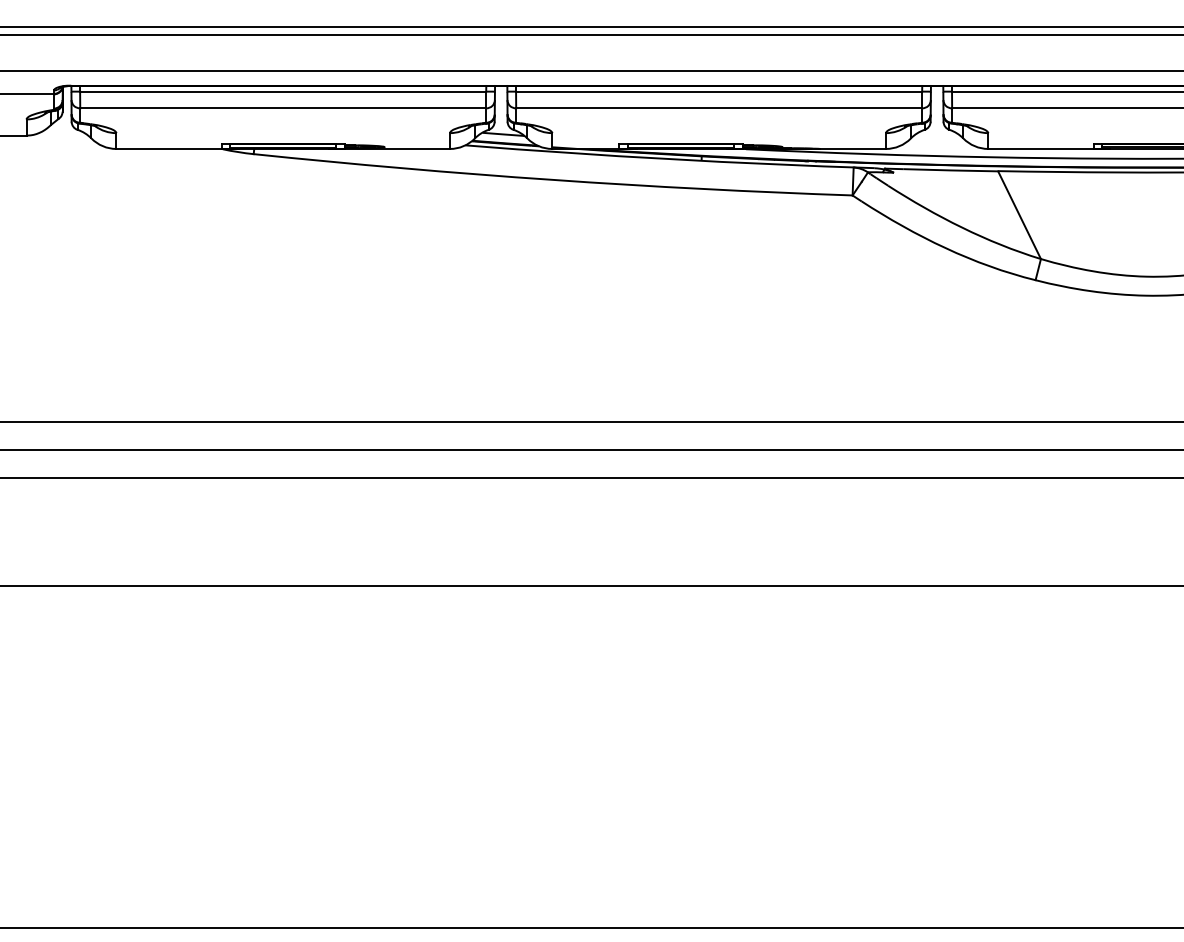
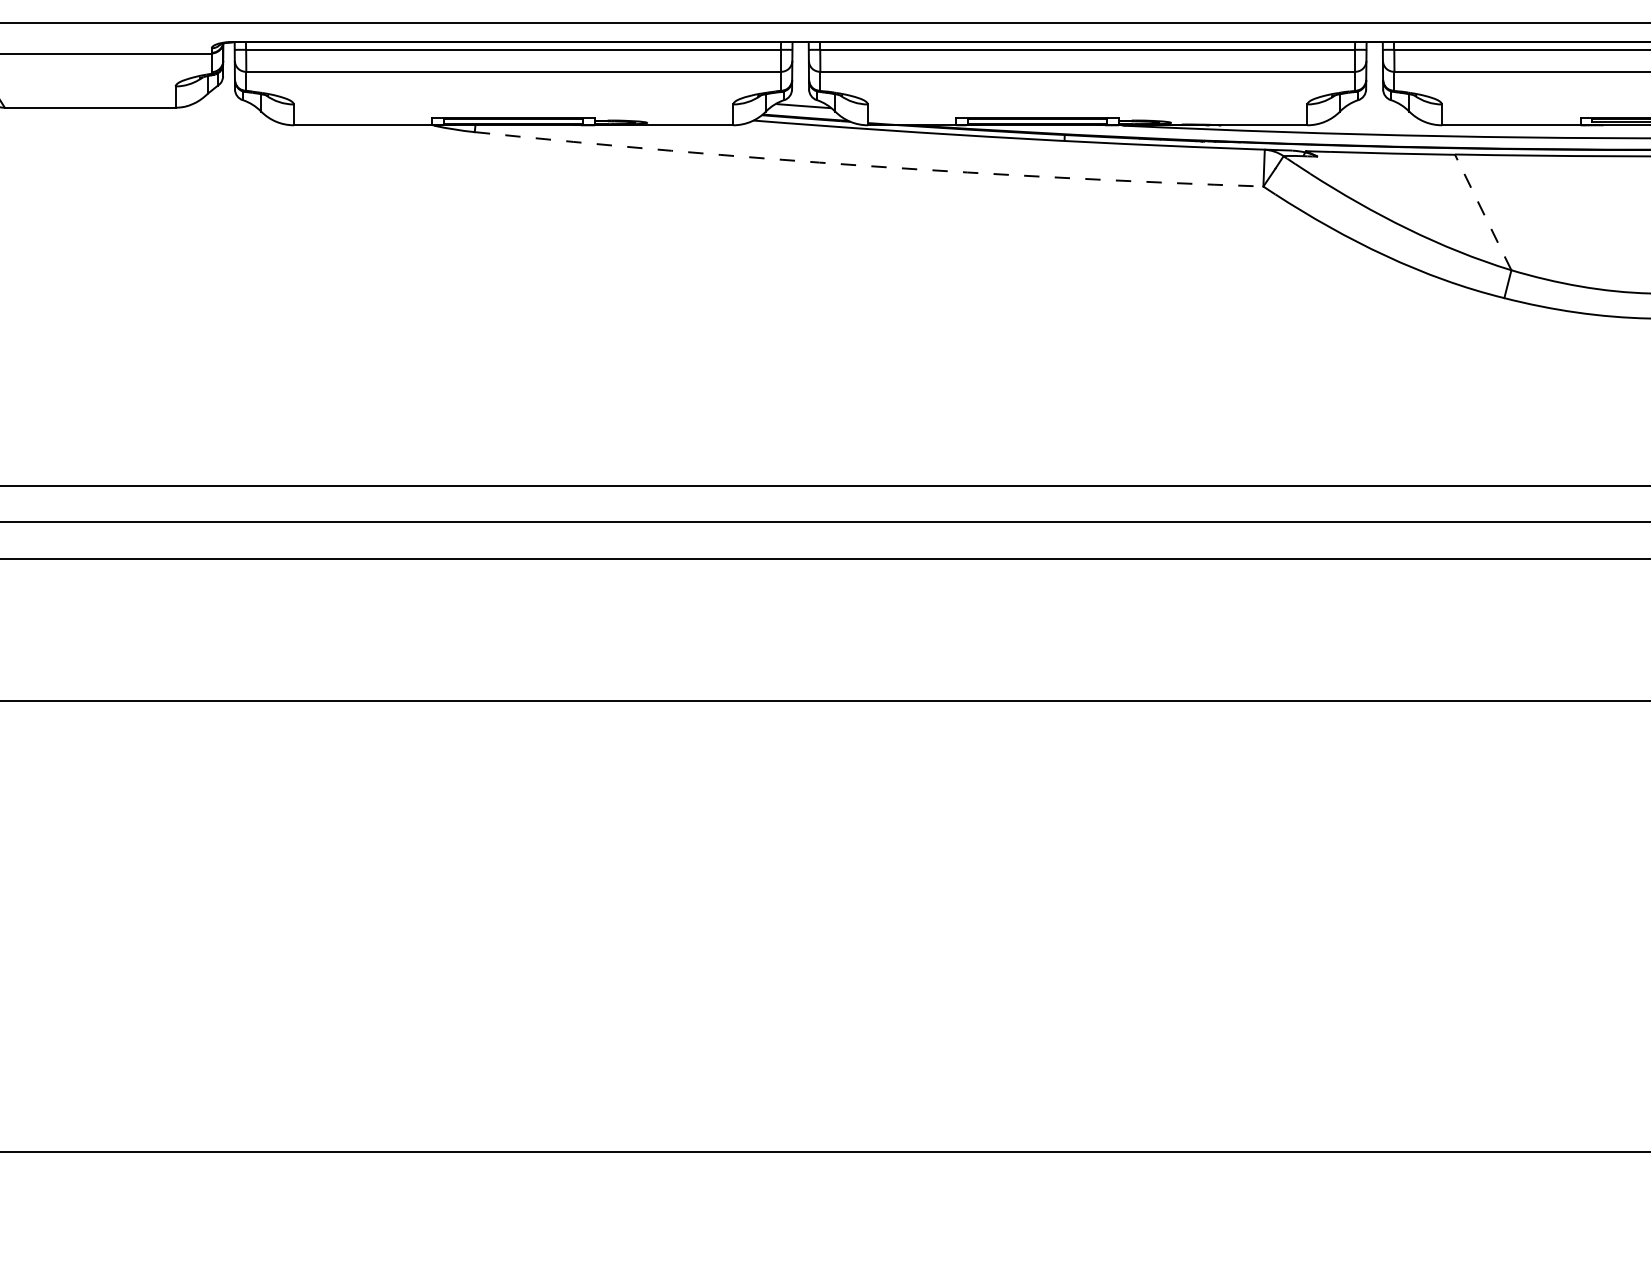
arc: (552, 180) -> (868, 166), solid -> dashed
line: (1019, 215) -> (1483, 212), solid -> dashed

